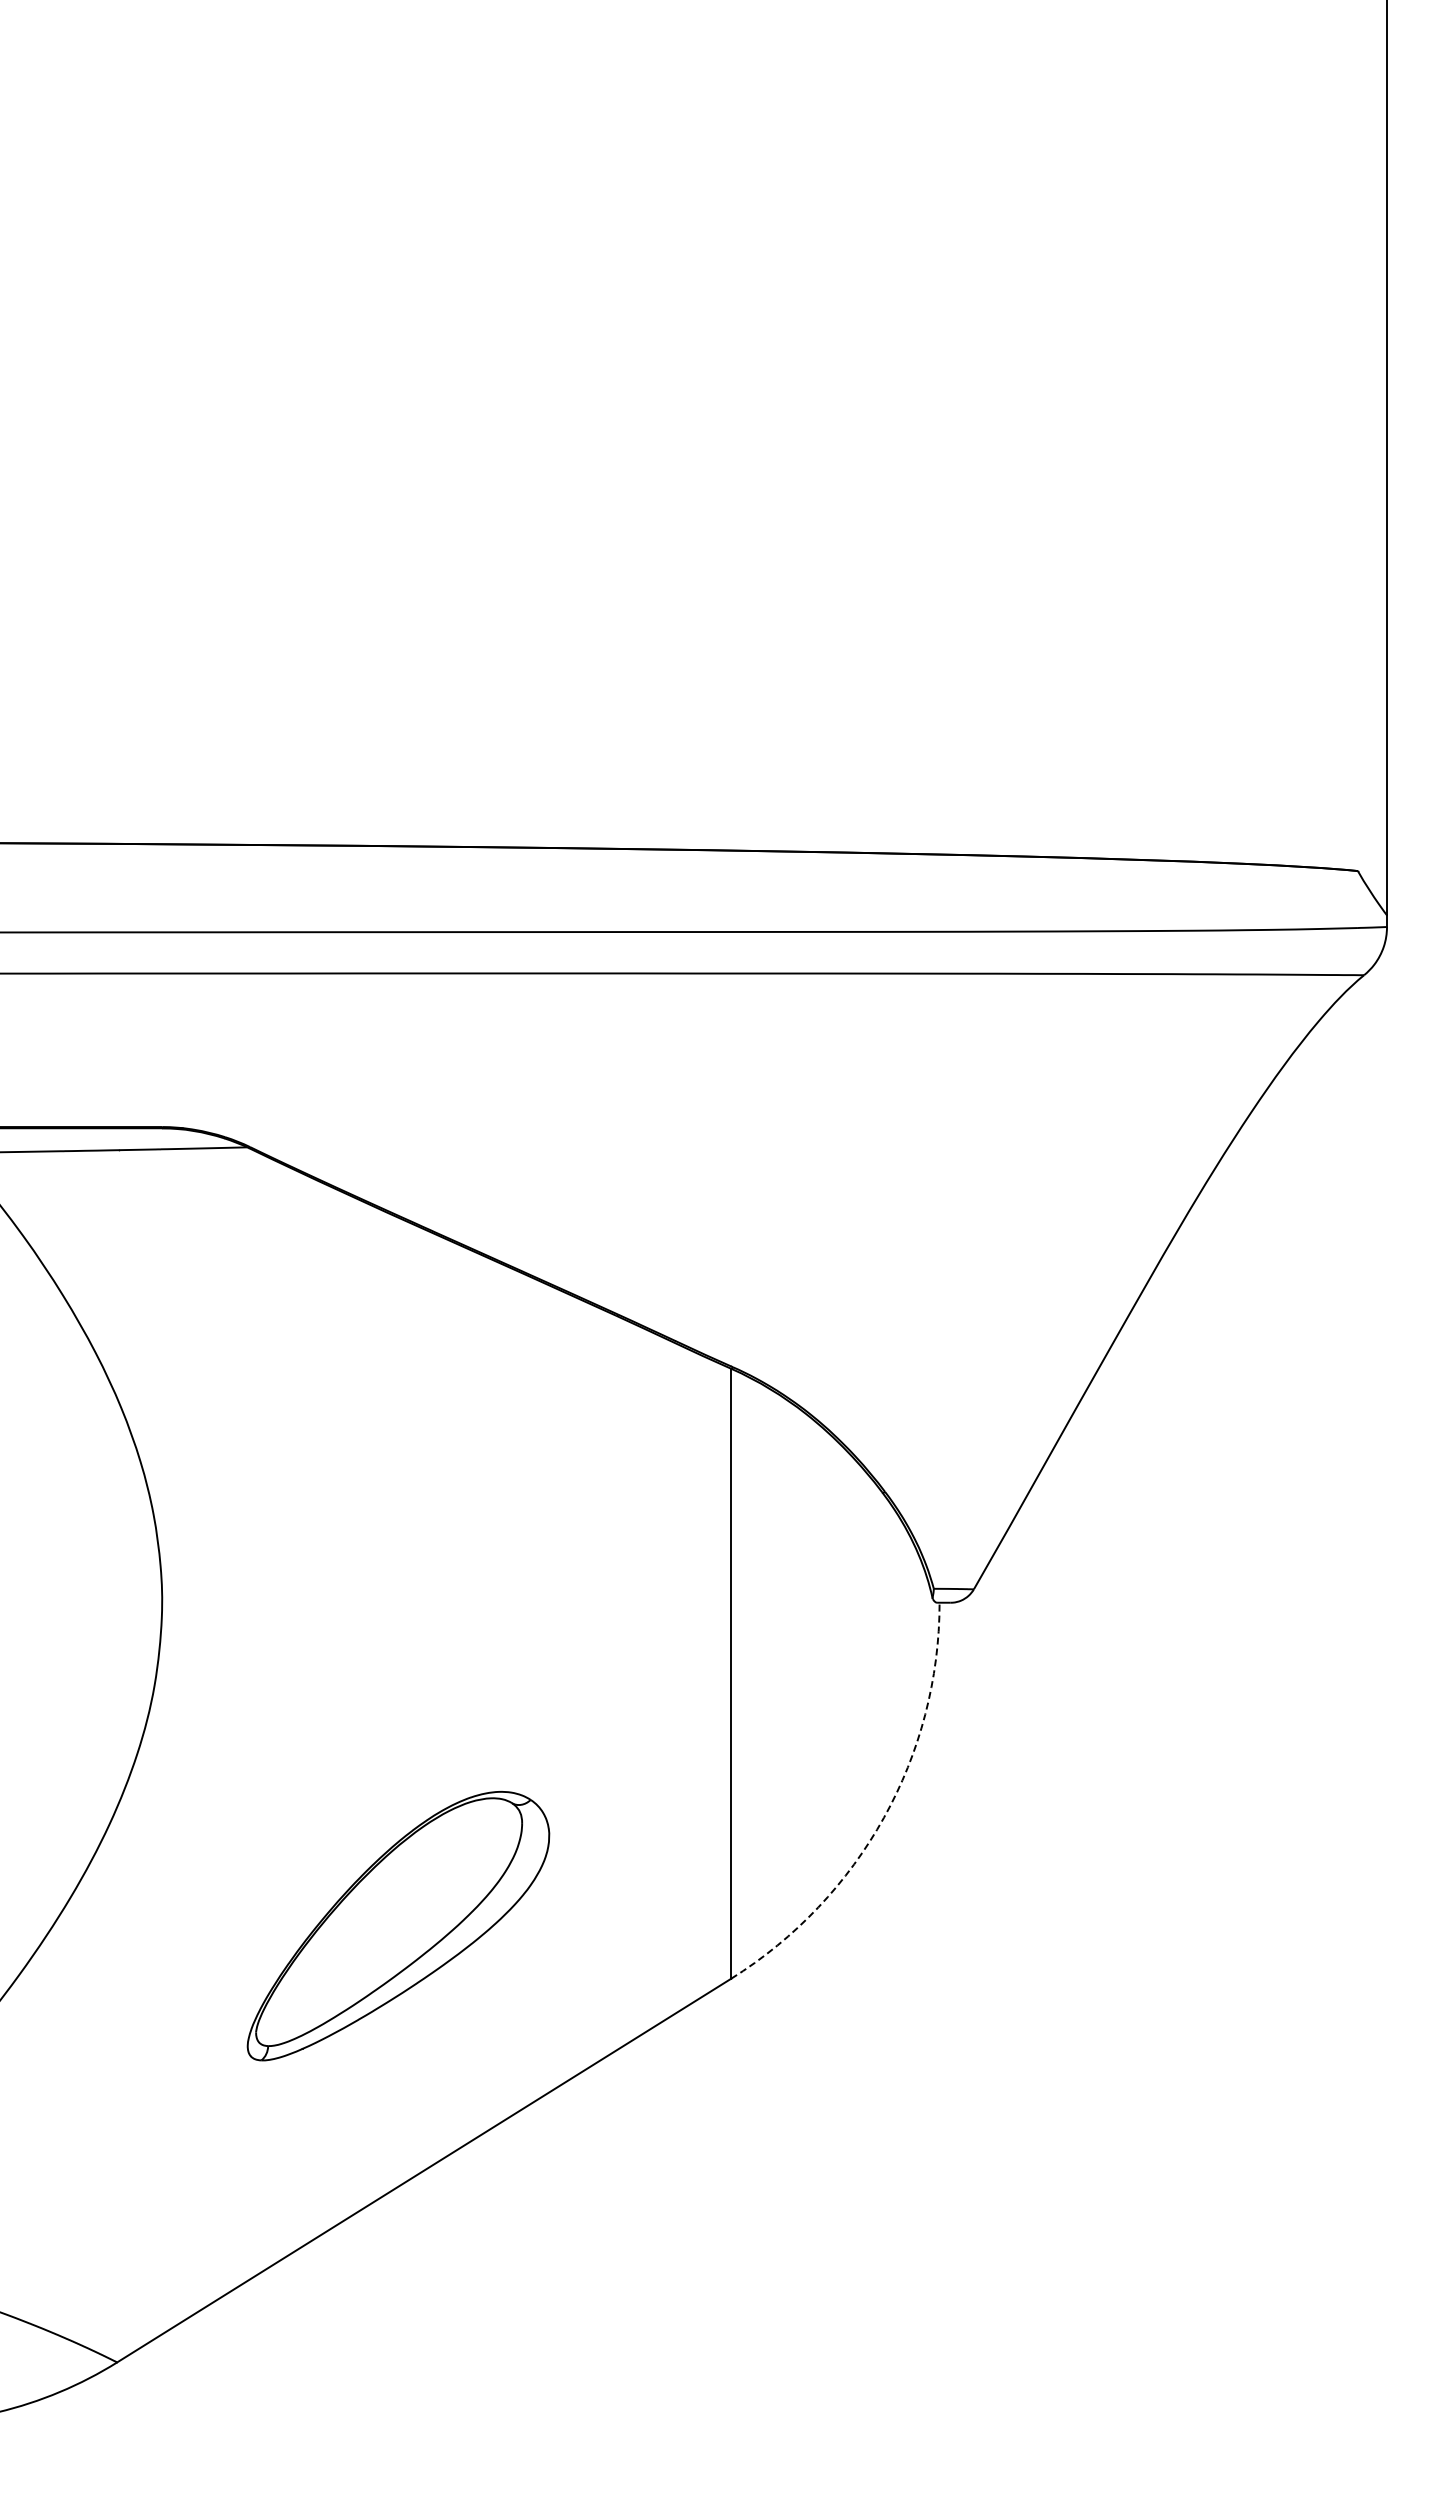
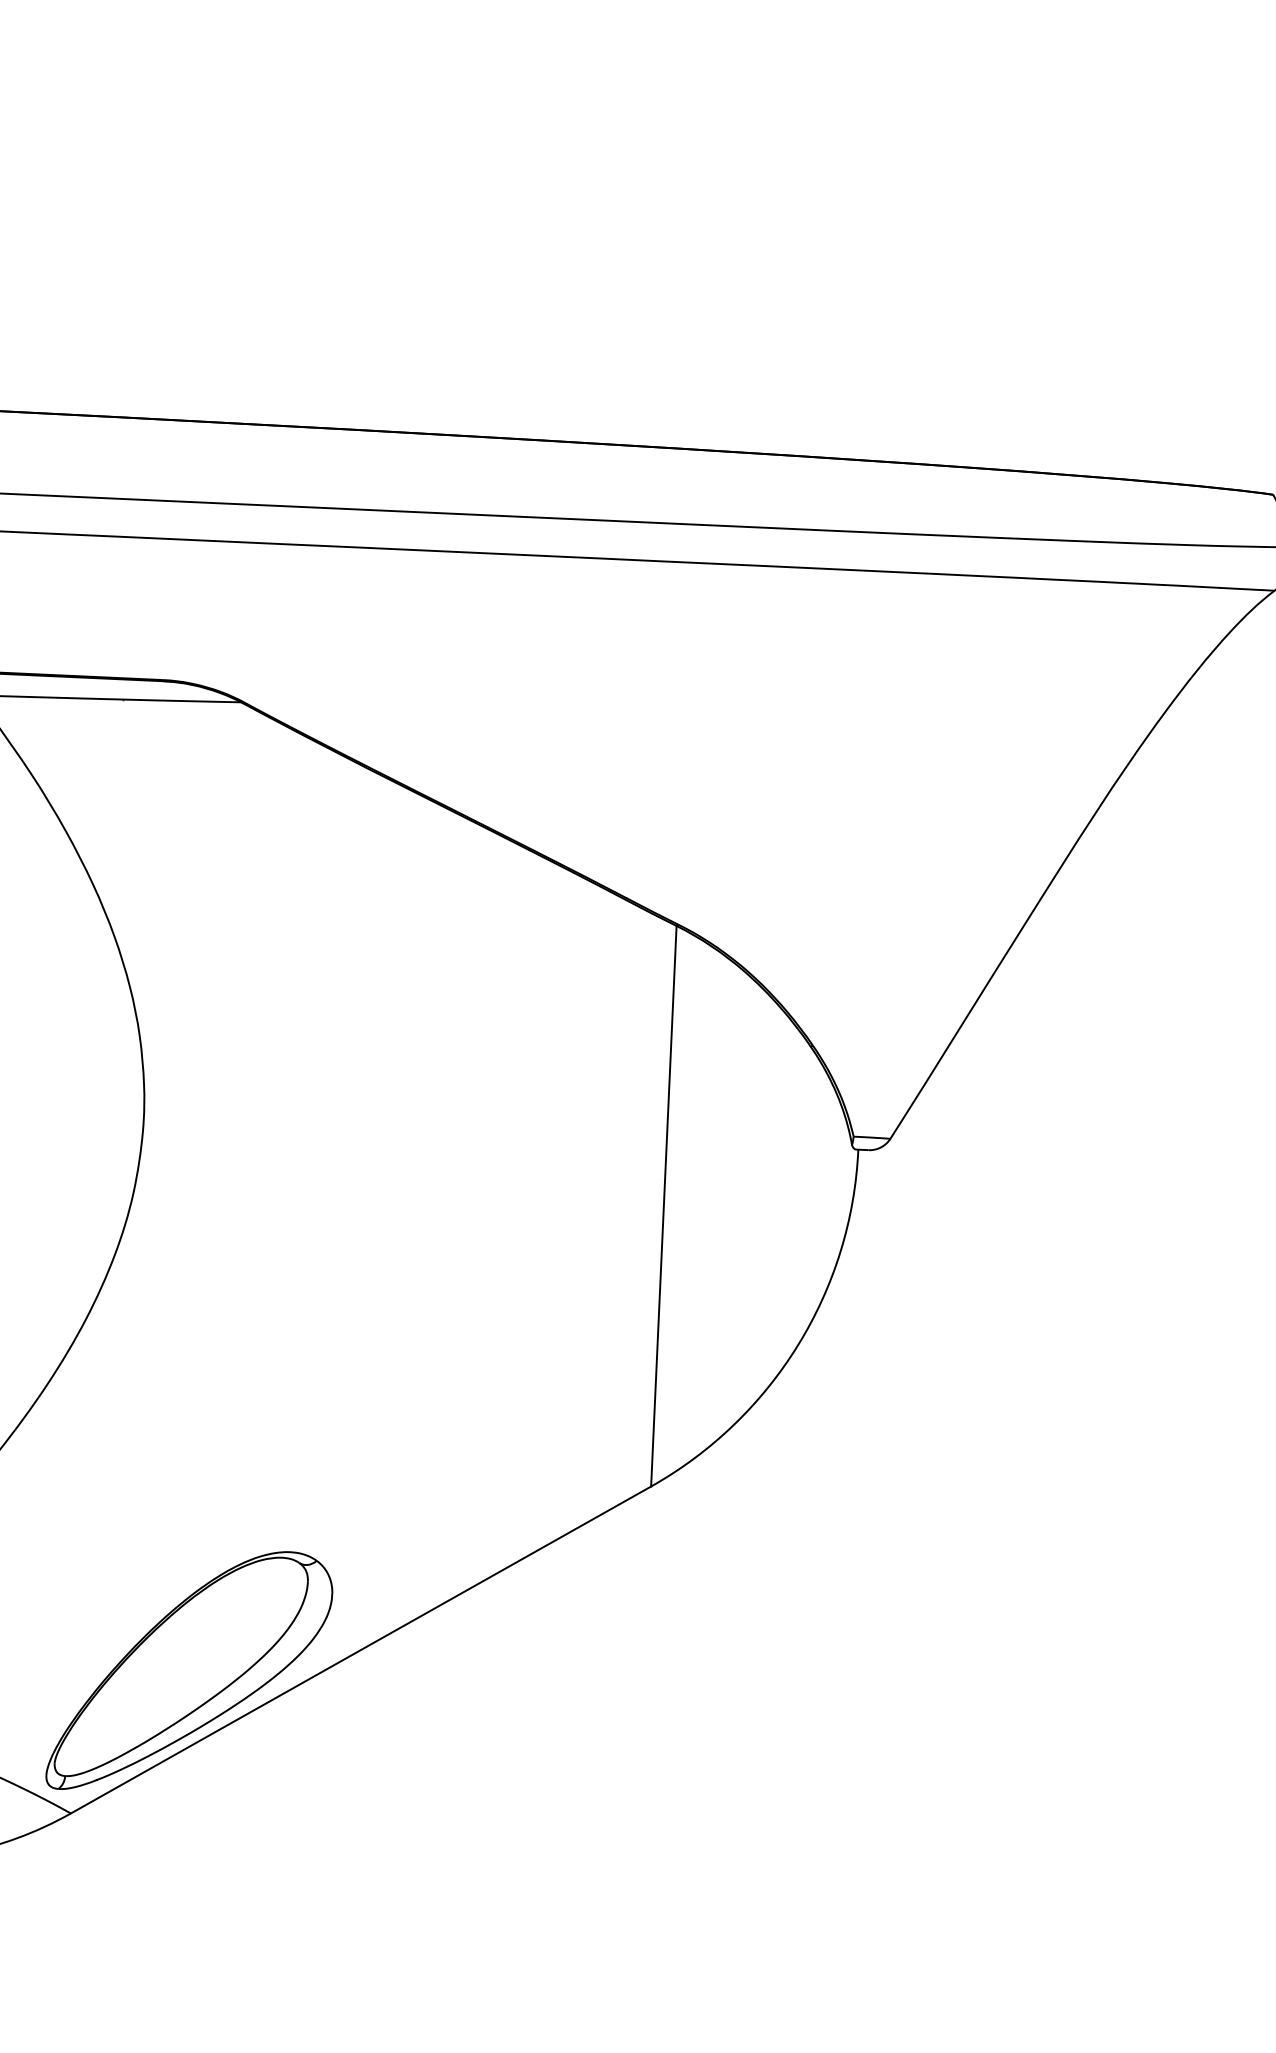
arc: (884, 1817) -> (798, 1344), dashed -> solid
part: (398, 1926) -> (189, 1671), moved

